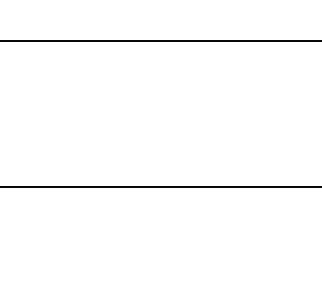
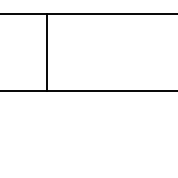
line: (43, 114) -> (46, 52), added

